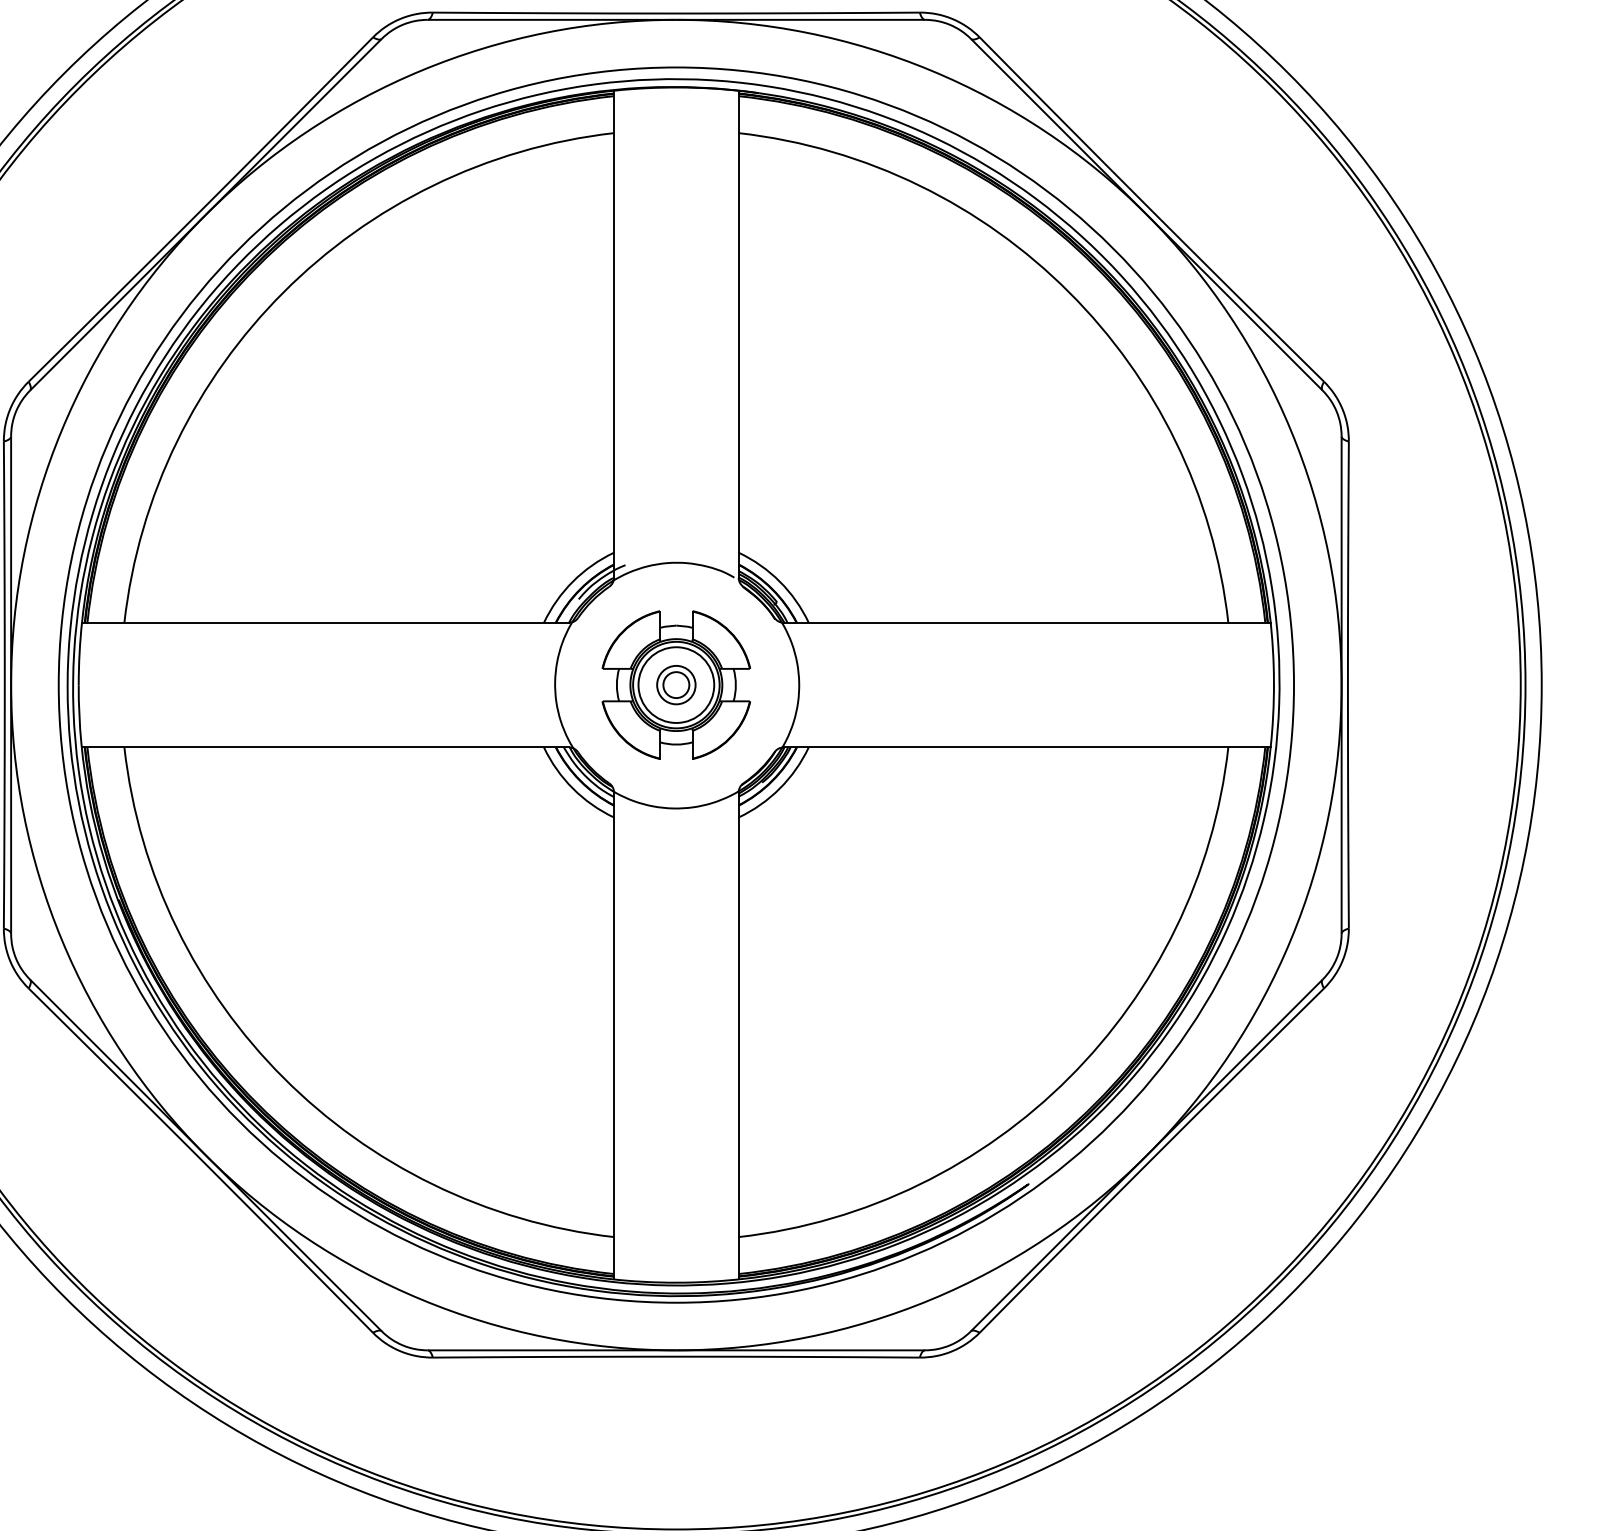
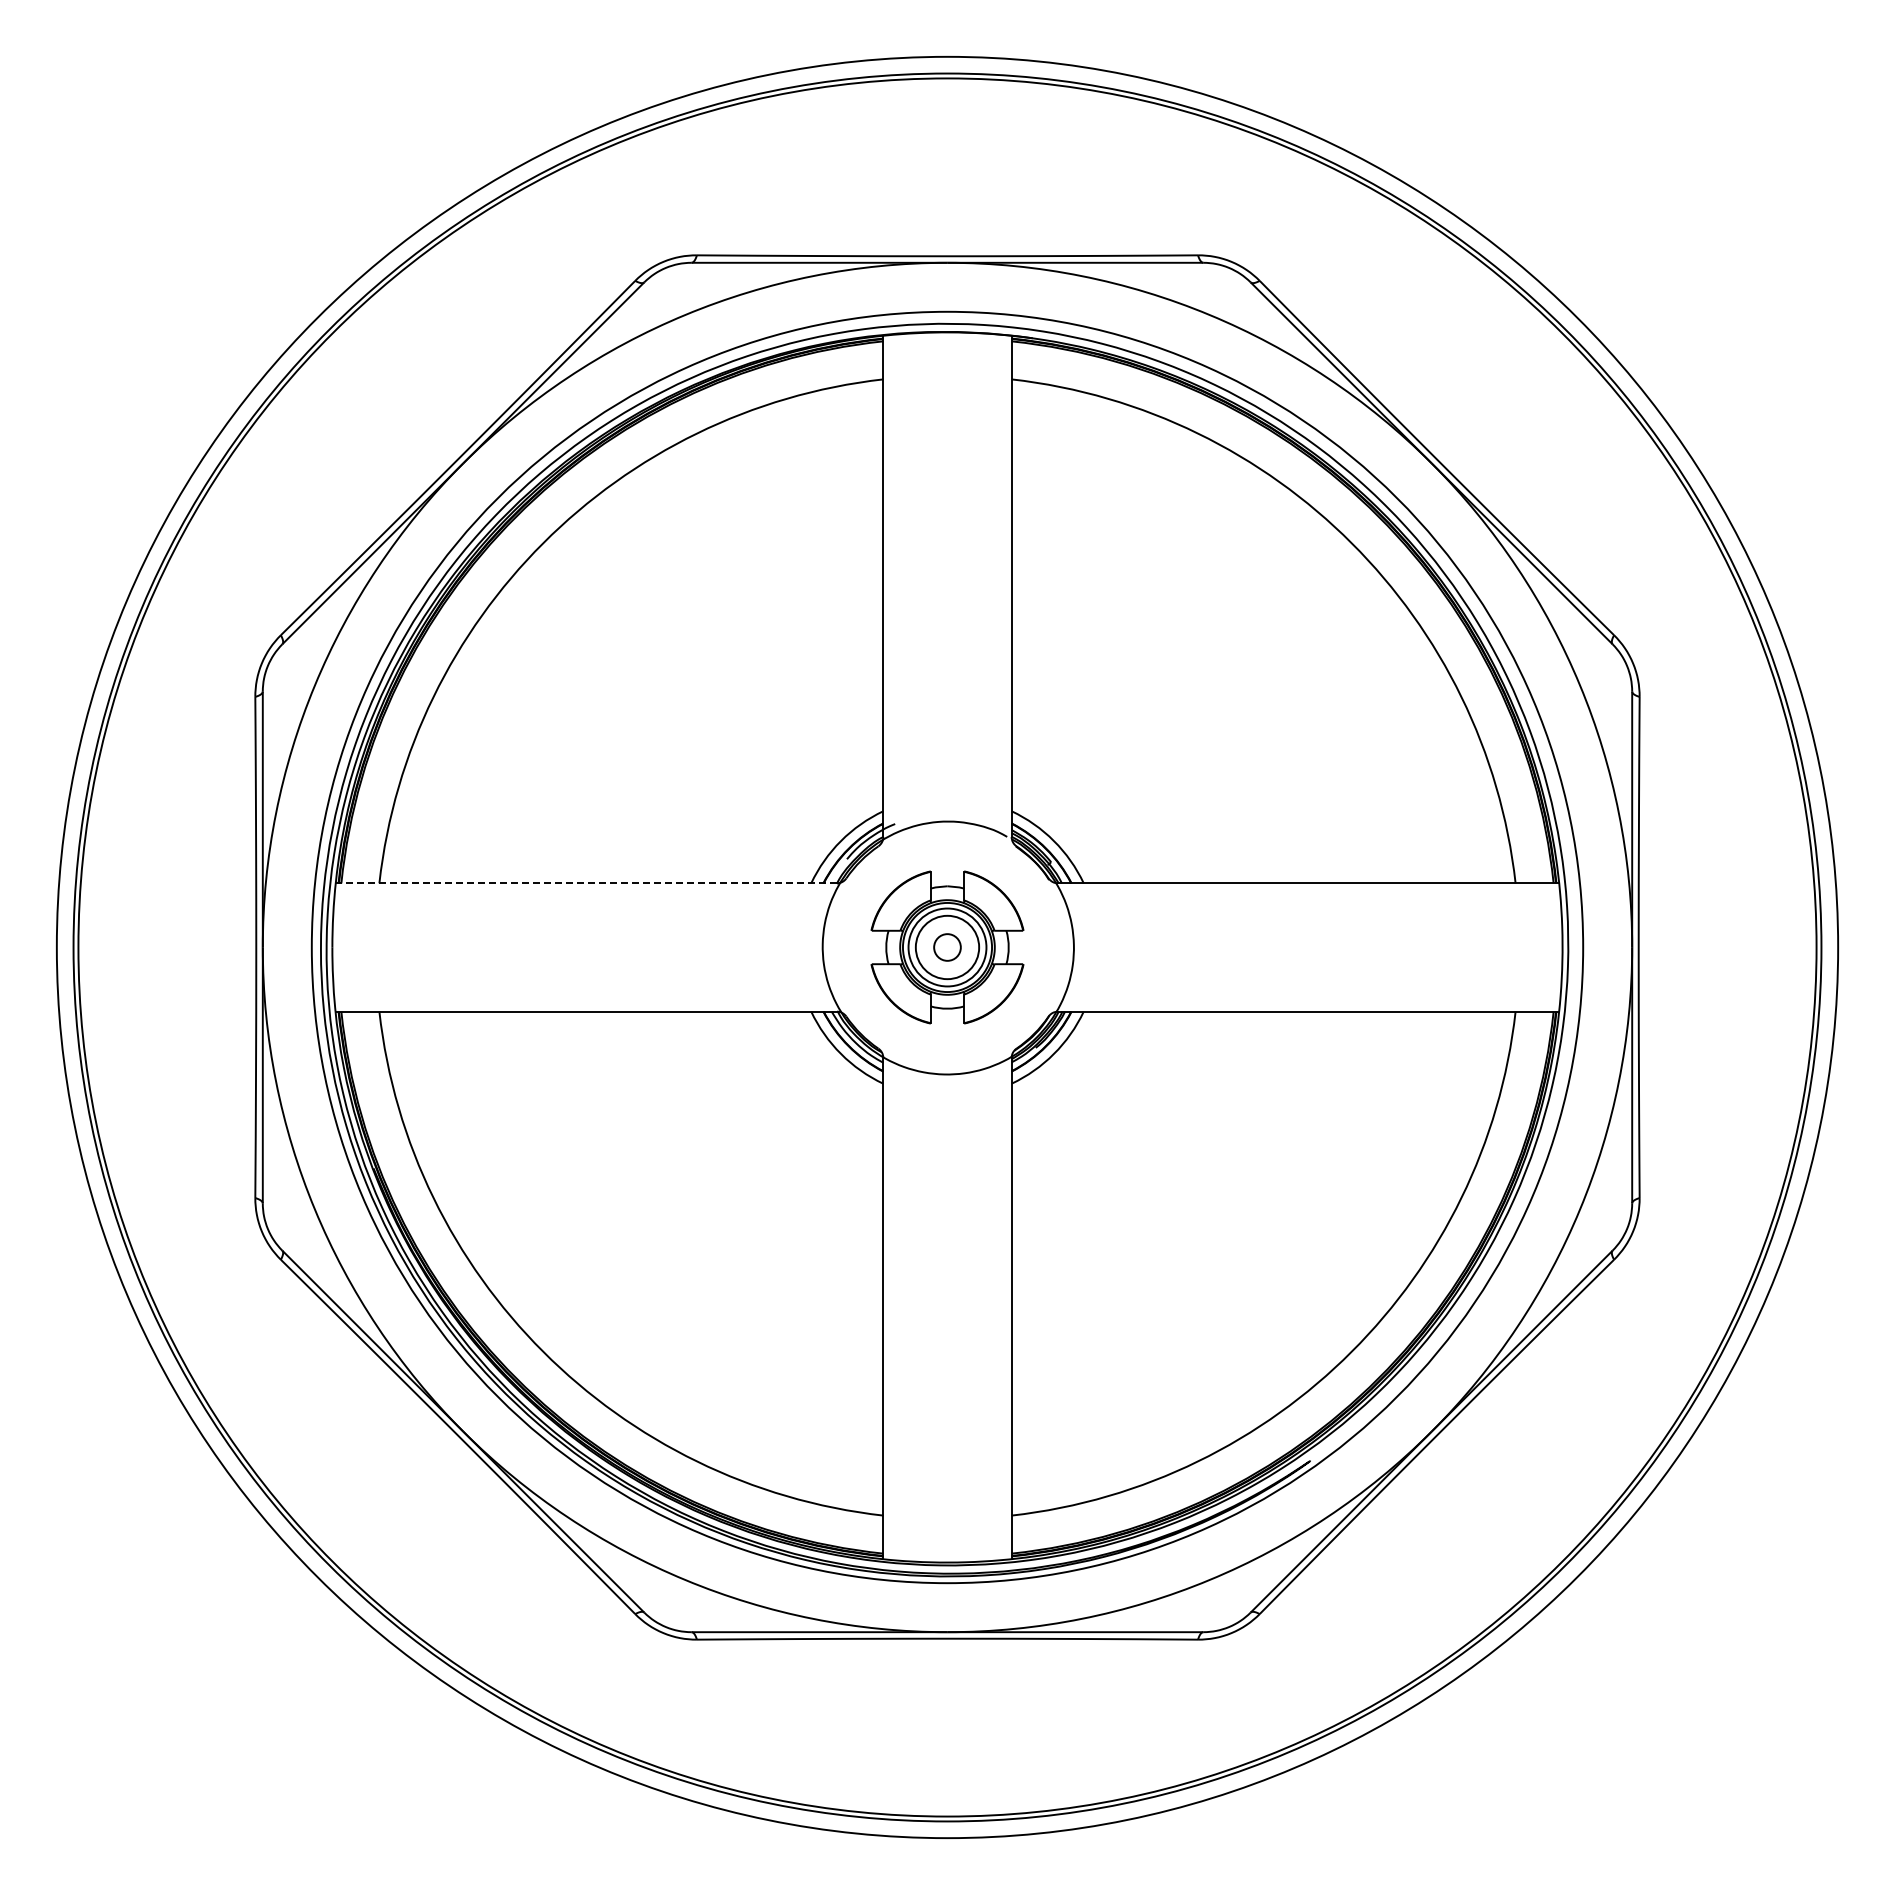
line: (325, 622) -> (586, 883), solid -> dashed
circle: (676, 685) -> (947, 947), size x1.6

